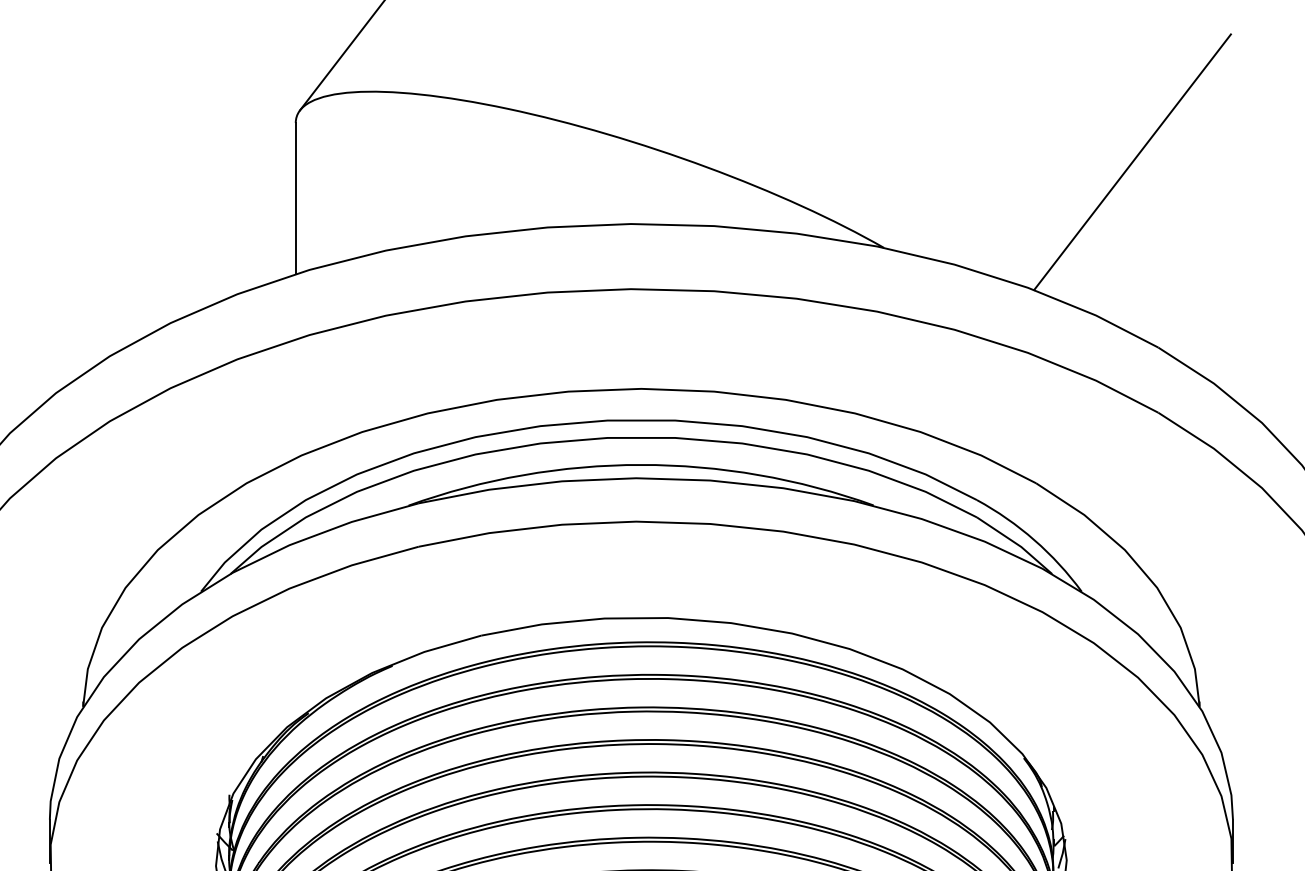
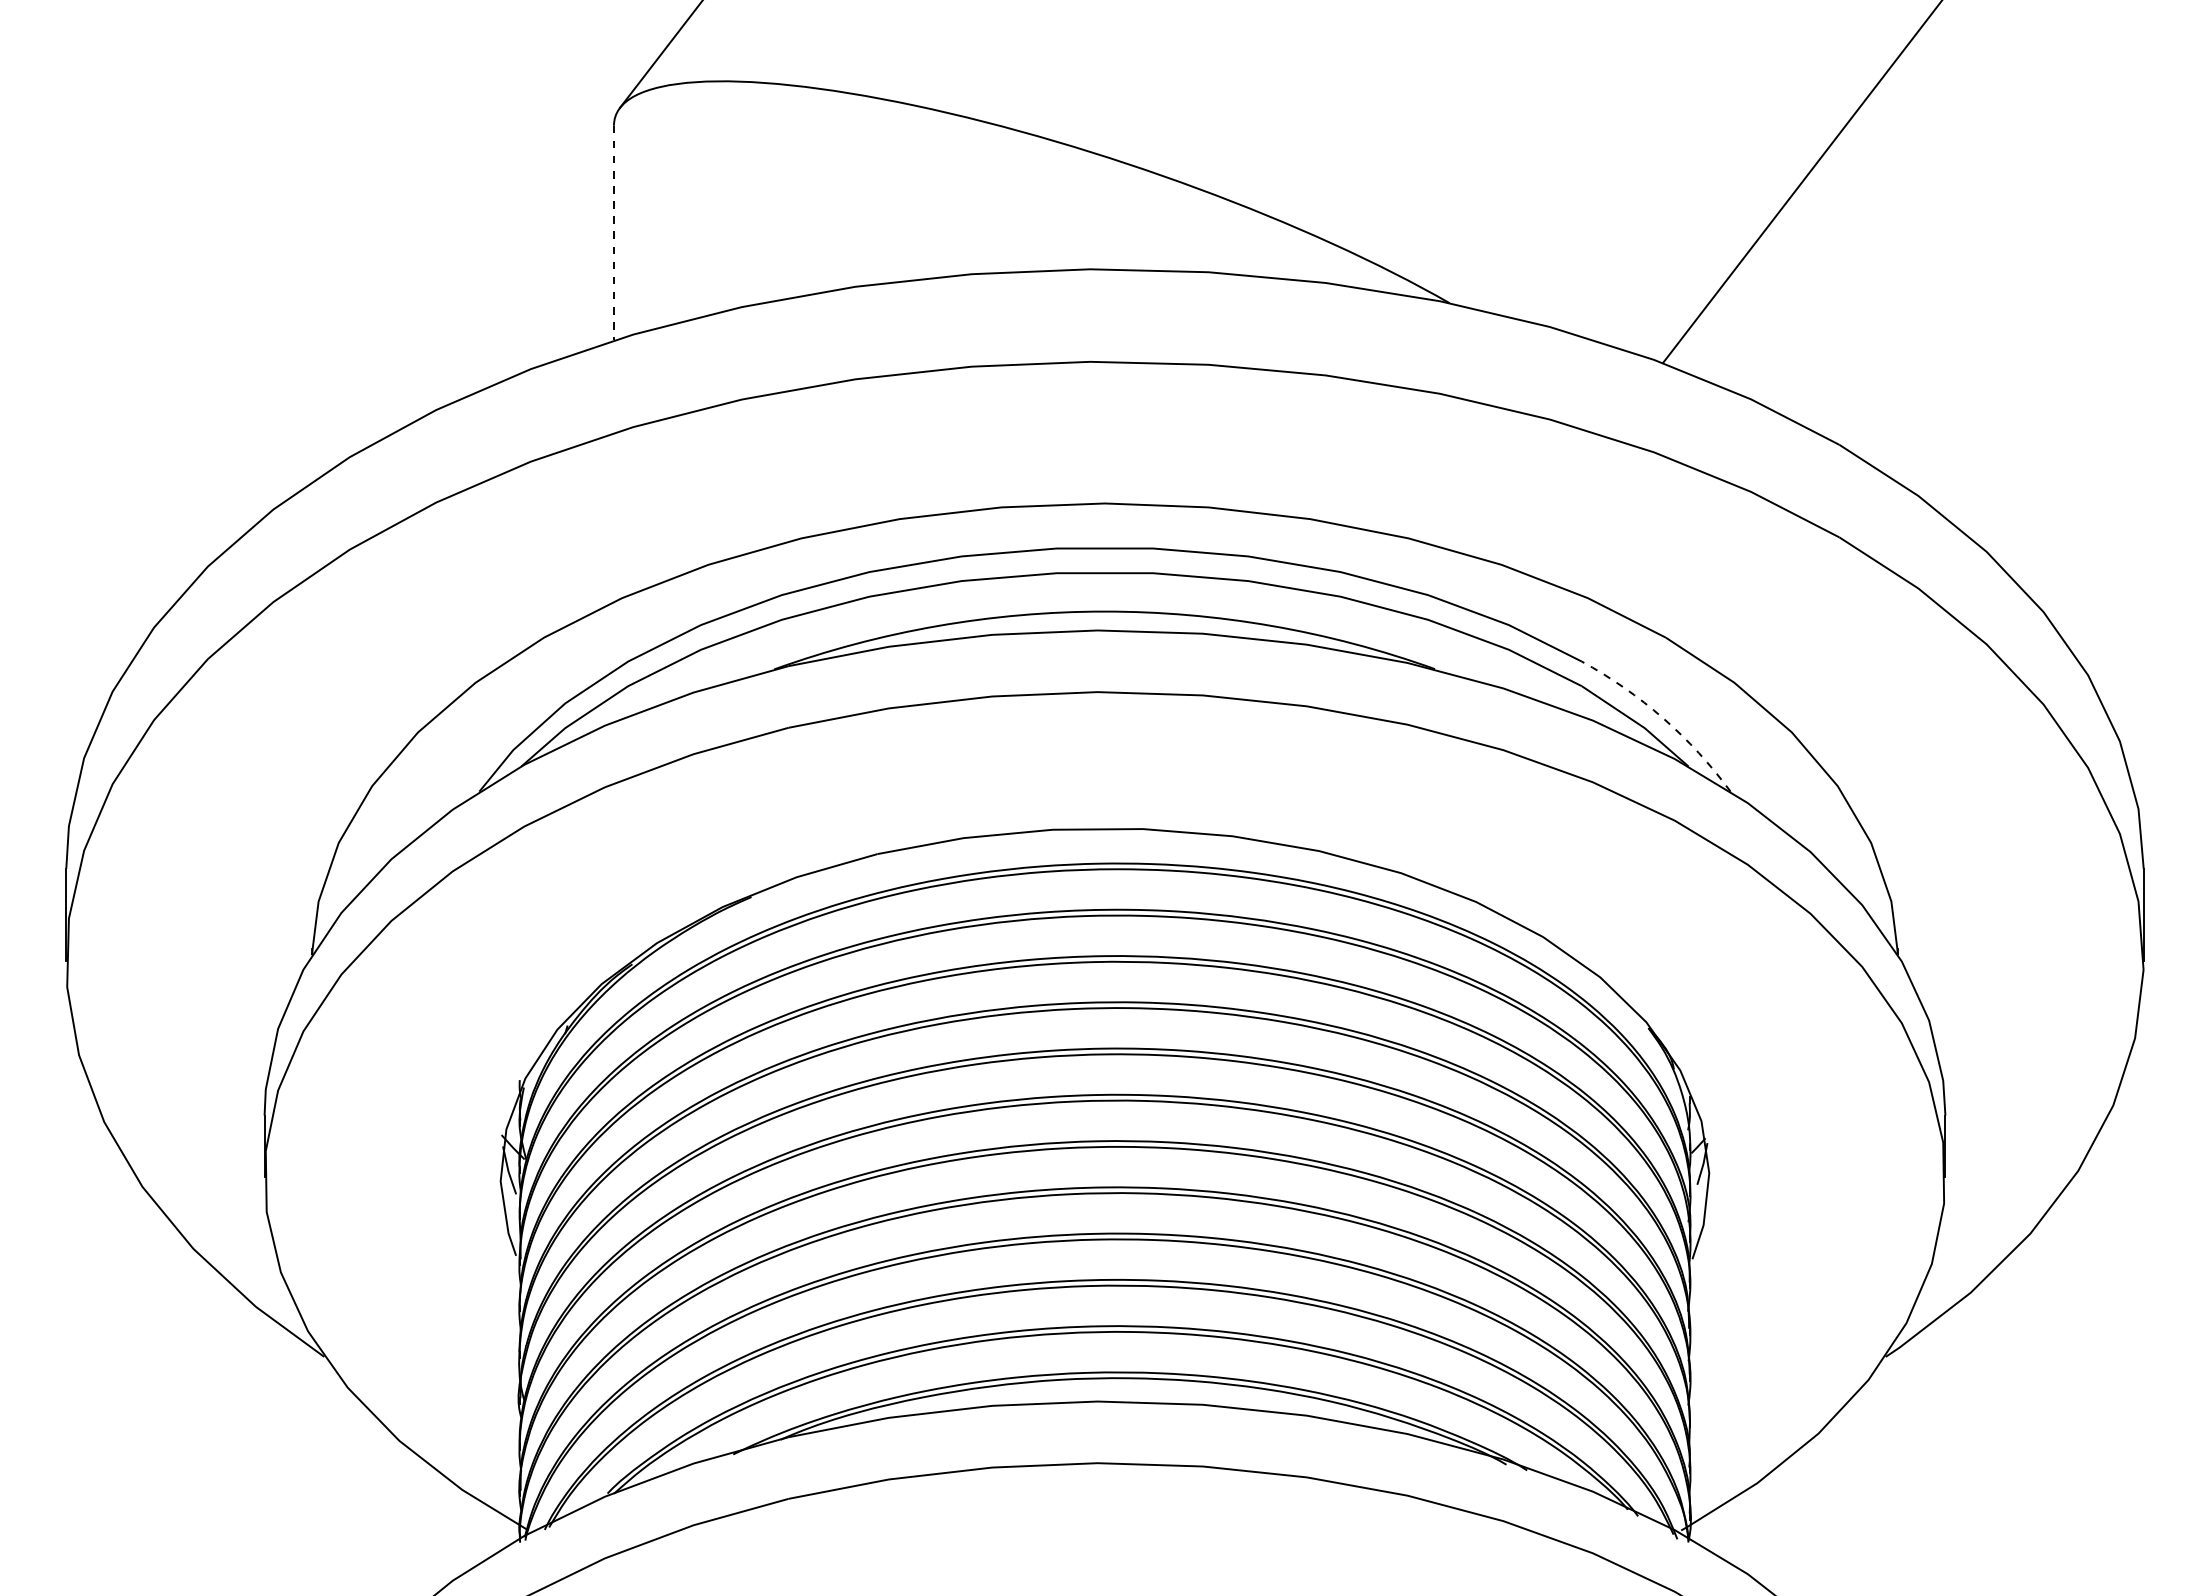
line: (295, 198) -> (613, 233), solid -> dashed
arc: (1034, 540) -> (1663, 718), solid -> dashed

